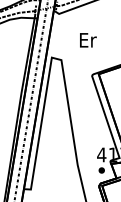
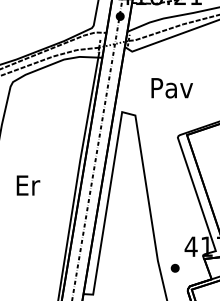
text: (87, 40) -> (171, 88), Er -> Pav
part: (101, 169) -> (174, 267), moved

